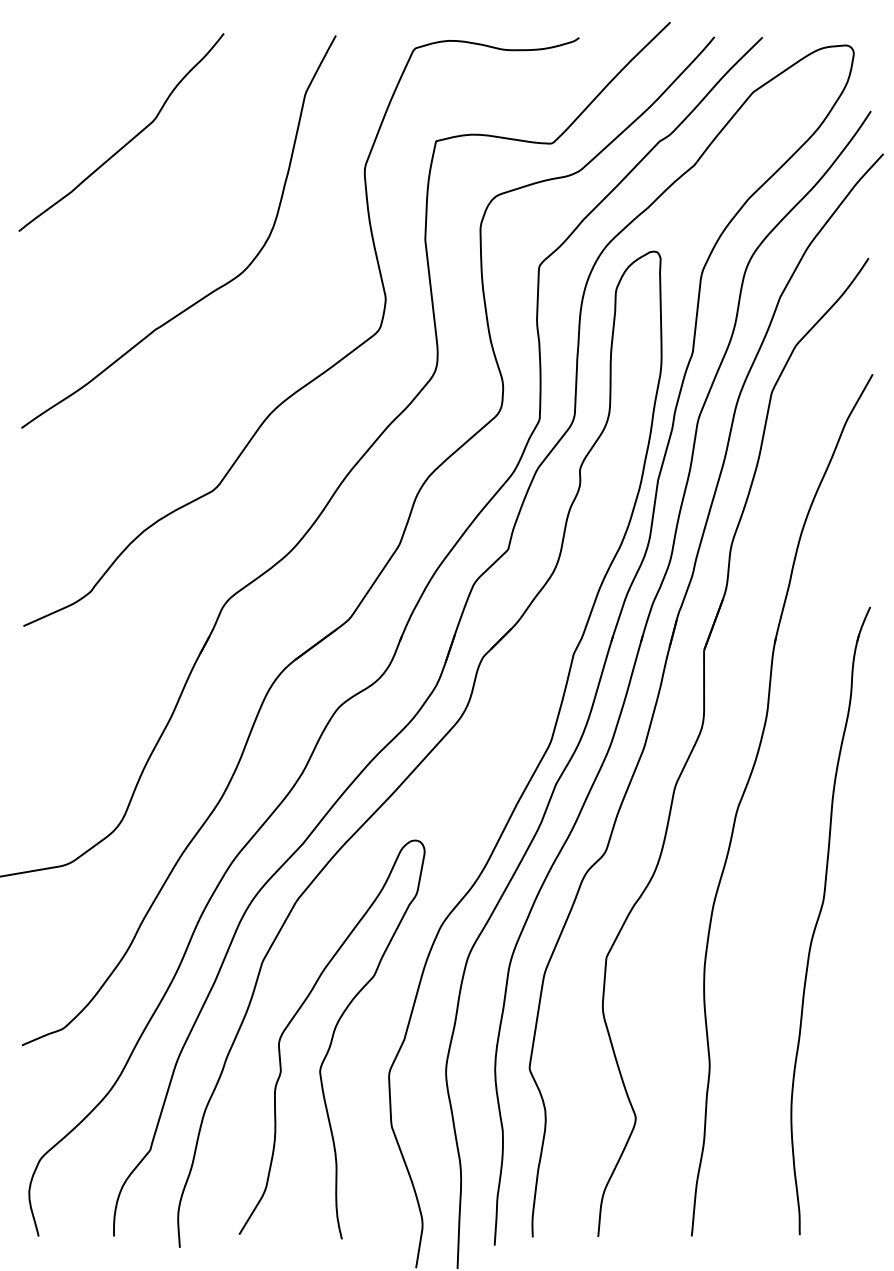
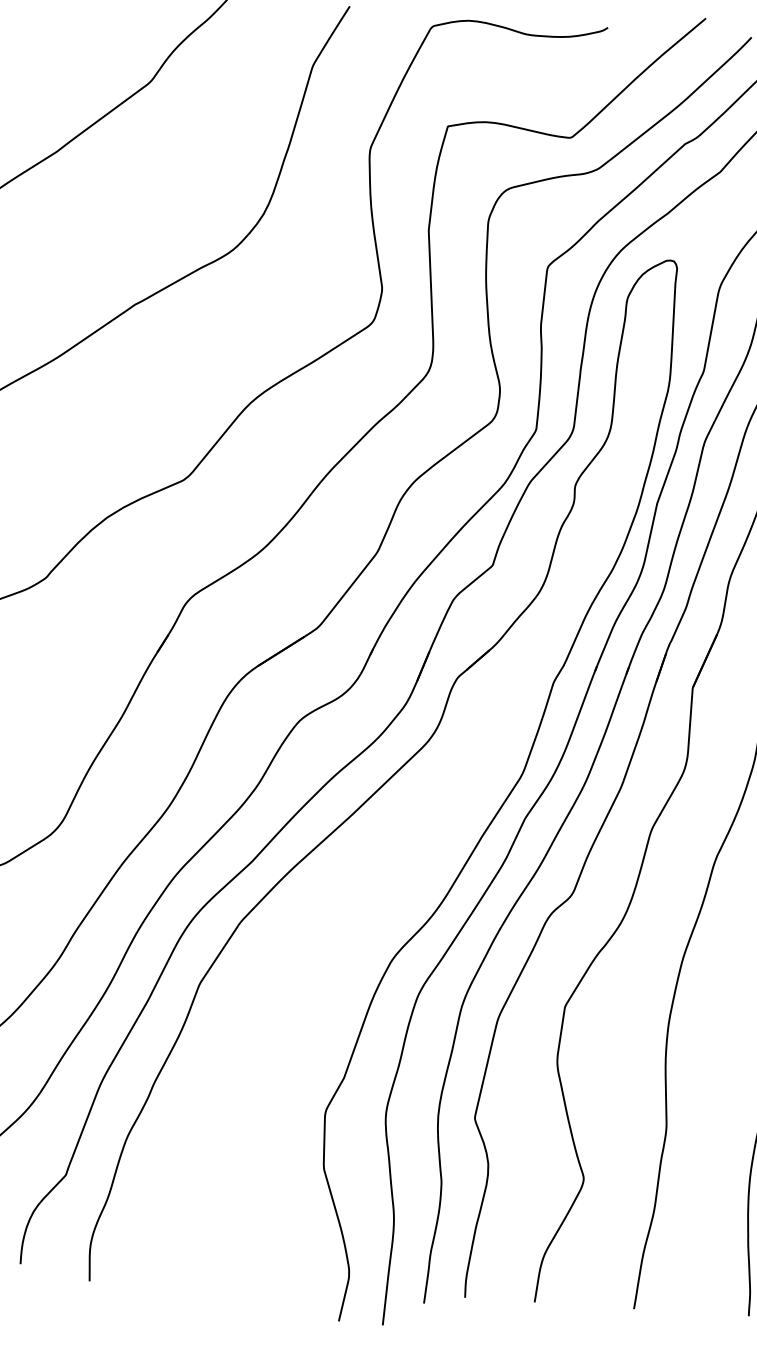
curve: (331, 1039) -> (266, 1071), removed

